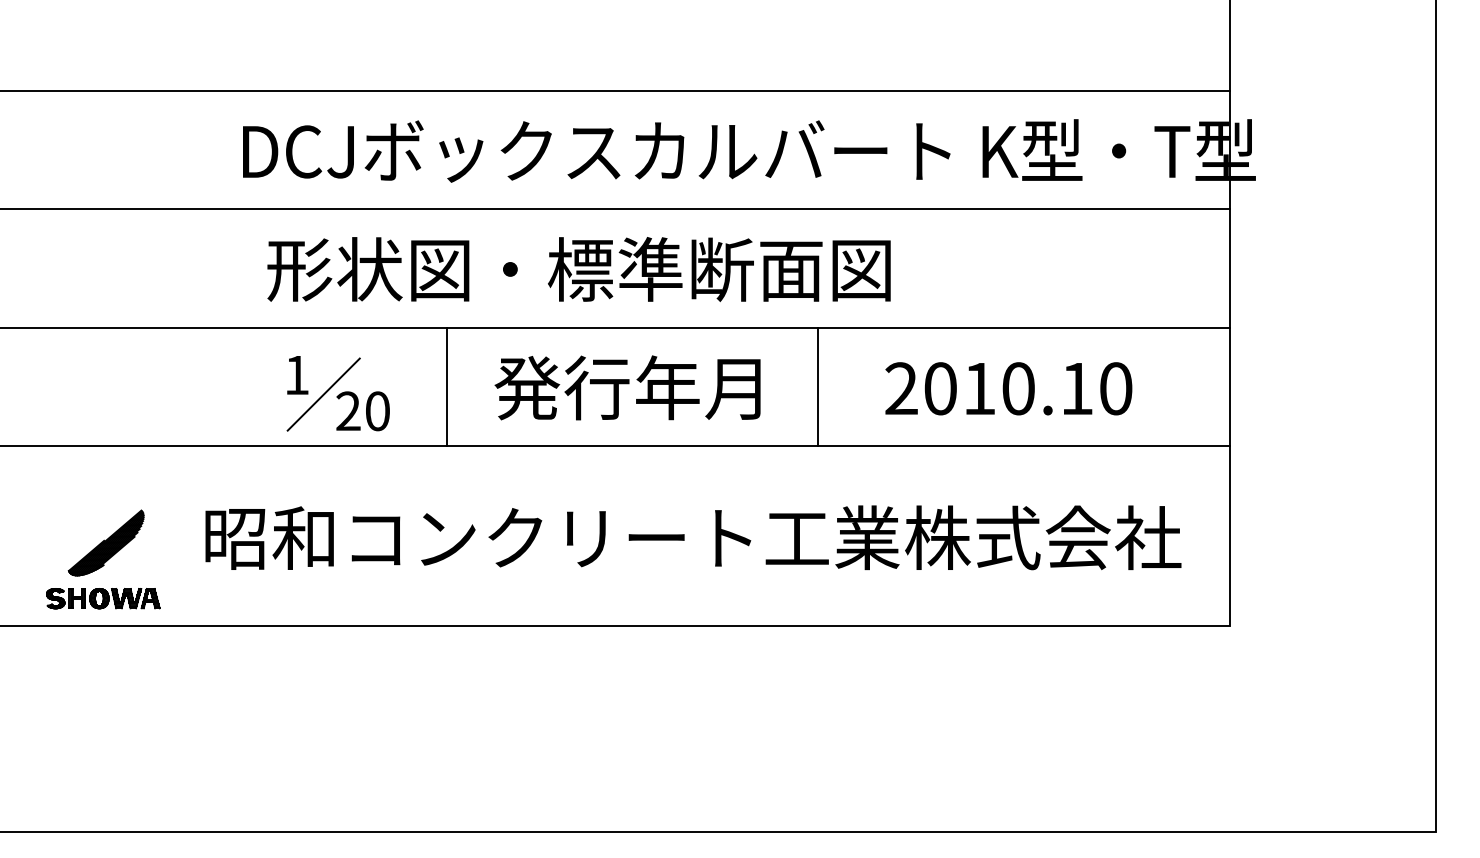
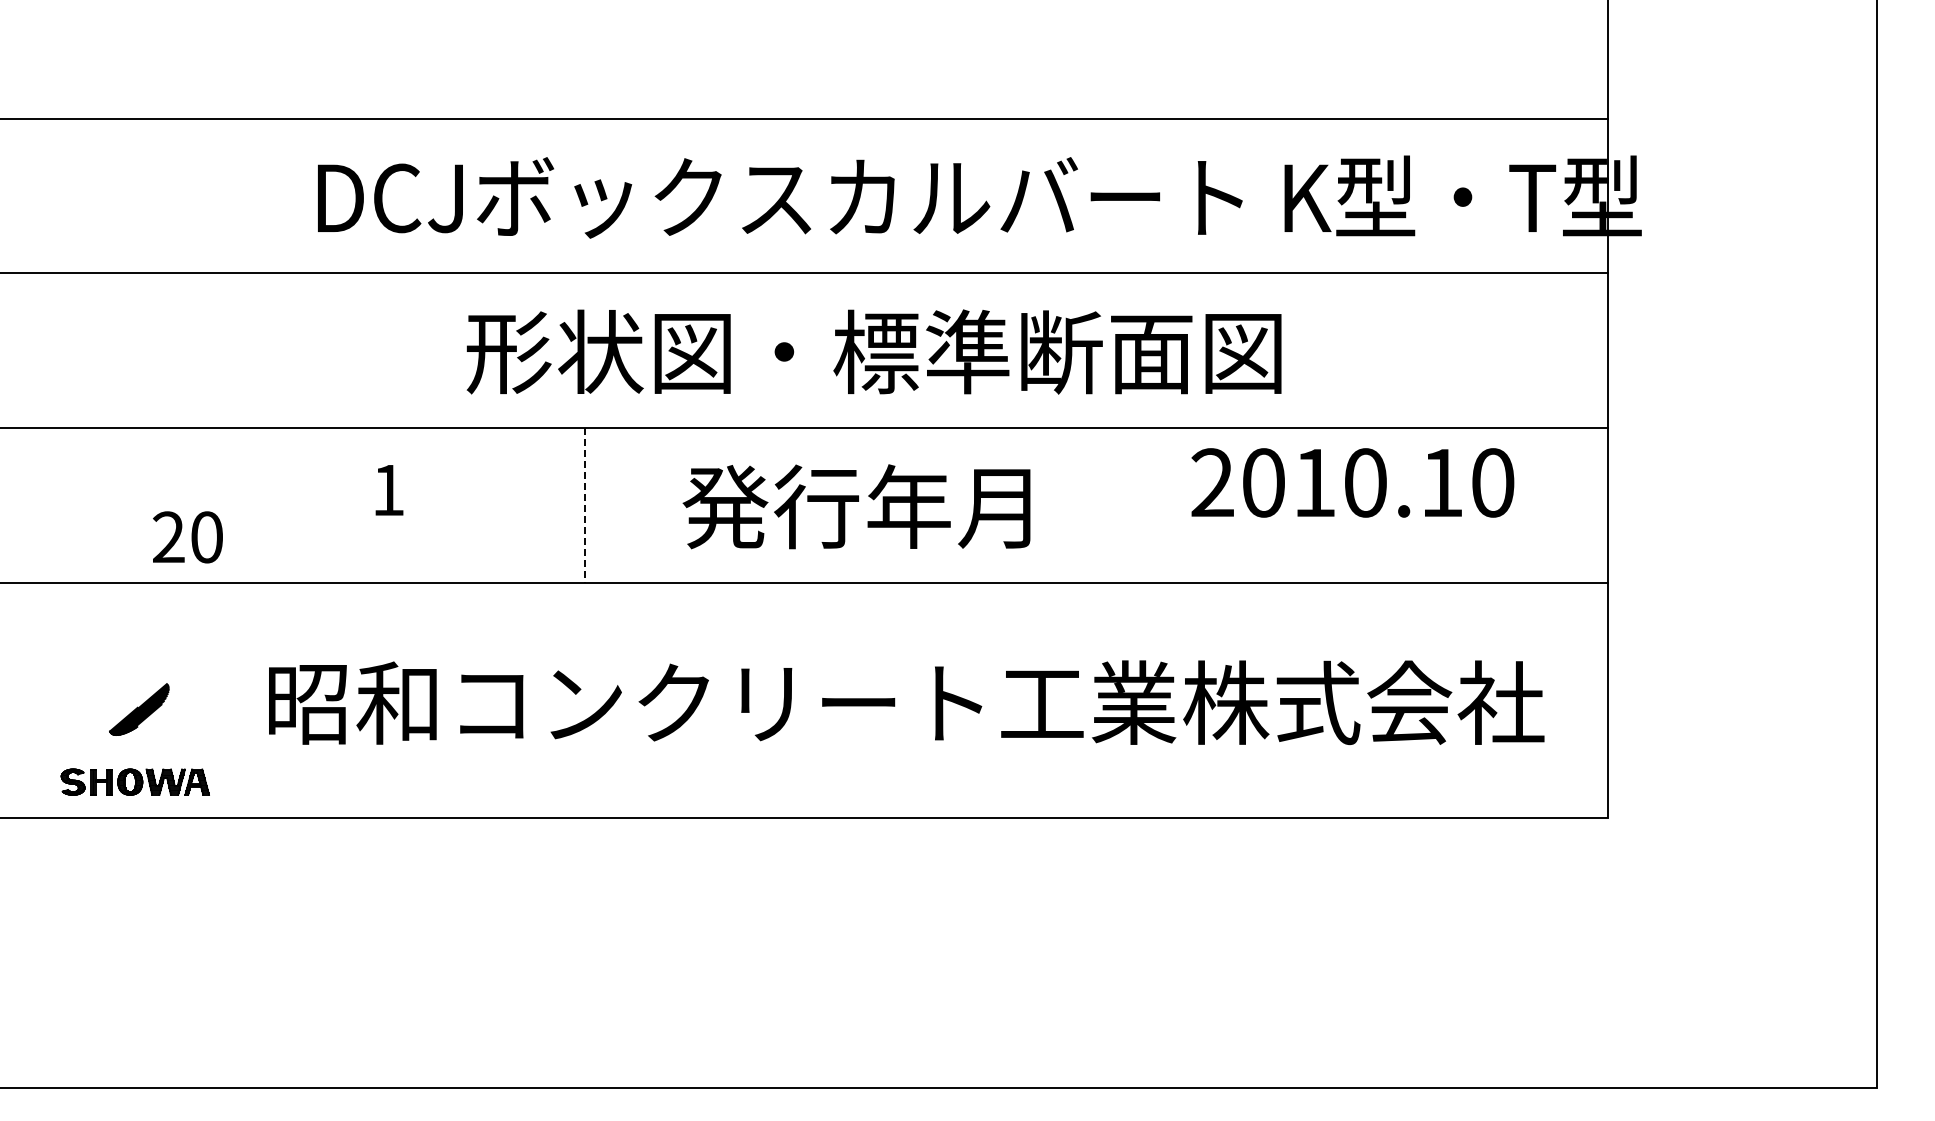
text: (578, 269) -> (873, 351), moved
line: (446, 386) -> (584, 505), solid -> dashed
line: (818, 386) -> (1069, 505), removed
text: (627, 387) -> (856, 506), moved
text: (1008, 388) -> (1352, 482), moved
line: (323, 394) -> (423, 515), removed
text: (362, 411) -> (187, 537), moved
part: (106, 542) -> (139, 709), size x0.6

